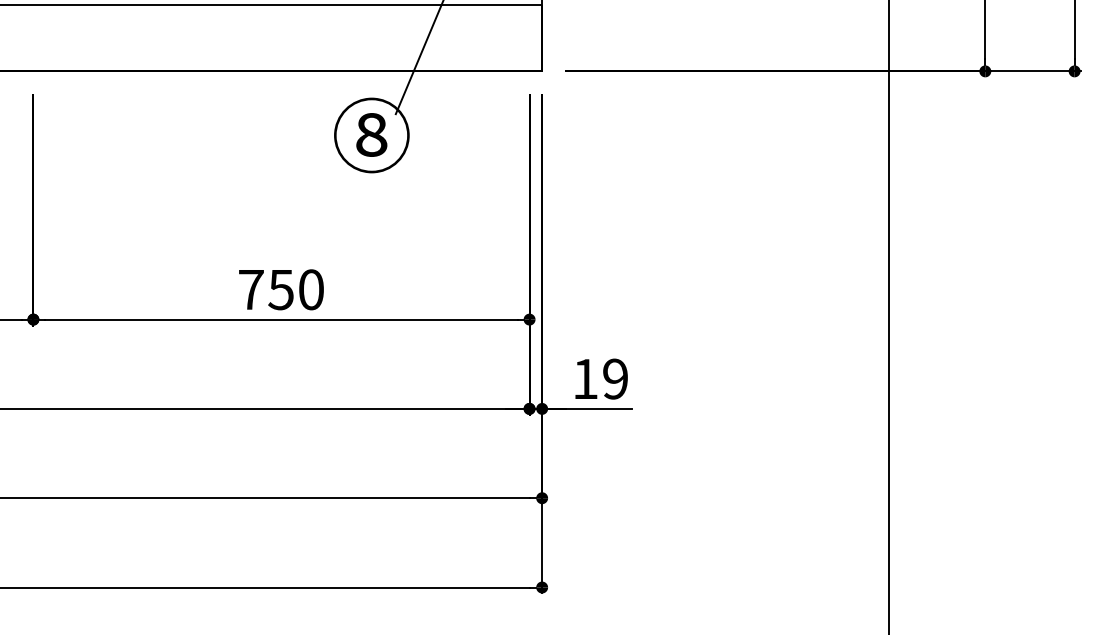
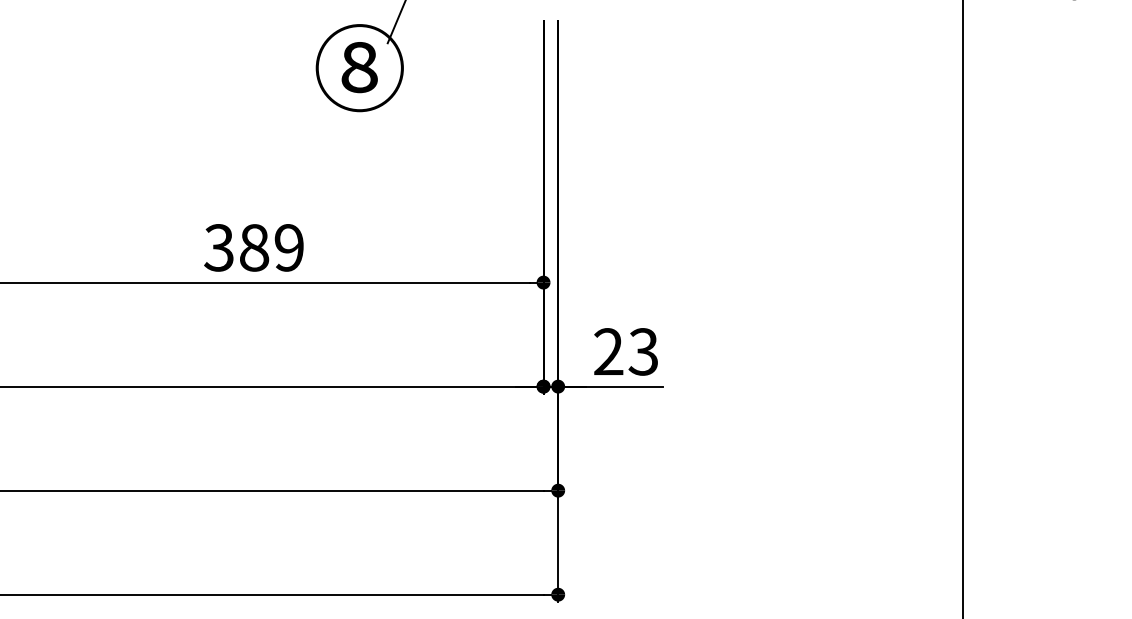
text: (280, 289) -> (253, 247), 750 -> 389
text: (600, 378) -> (626, 351), 19 -> 23

